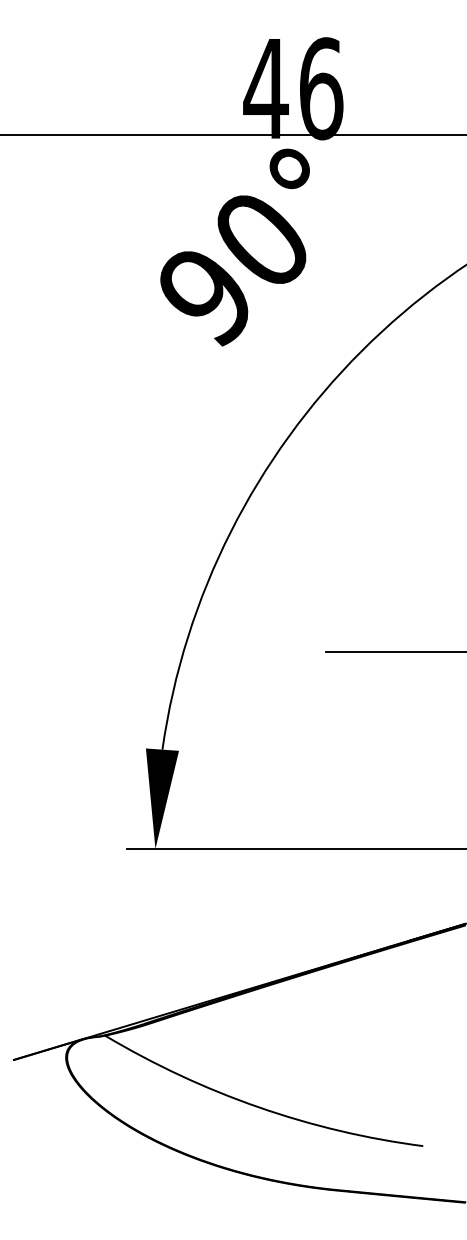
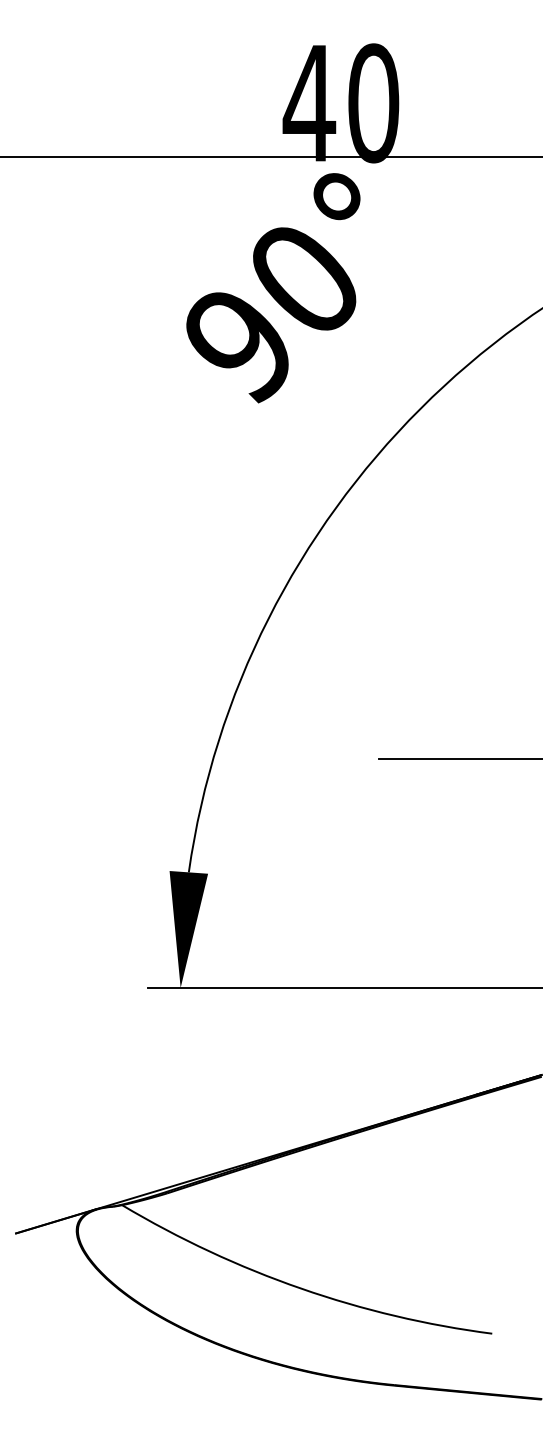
text: (321, 88) -> (373, 103), 46 -> 40

